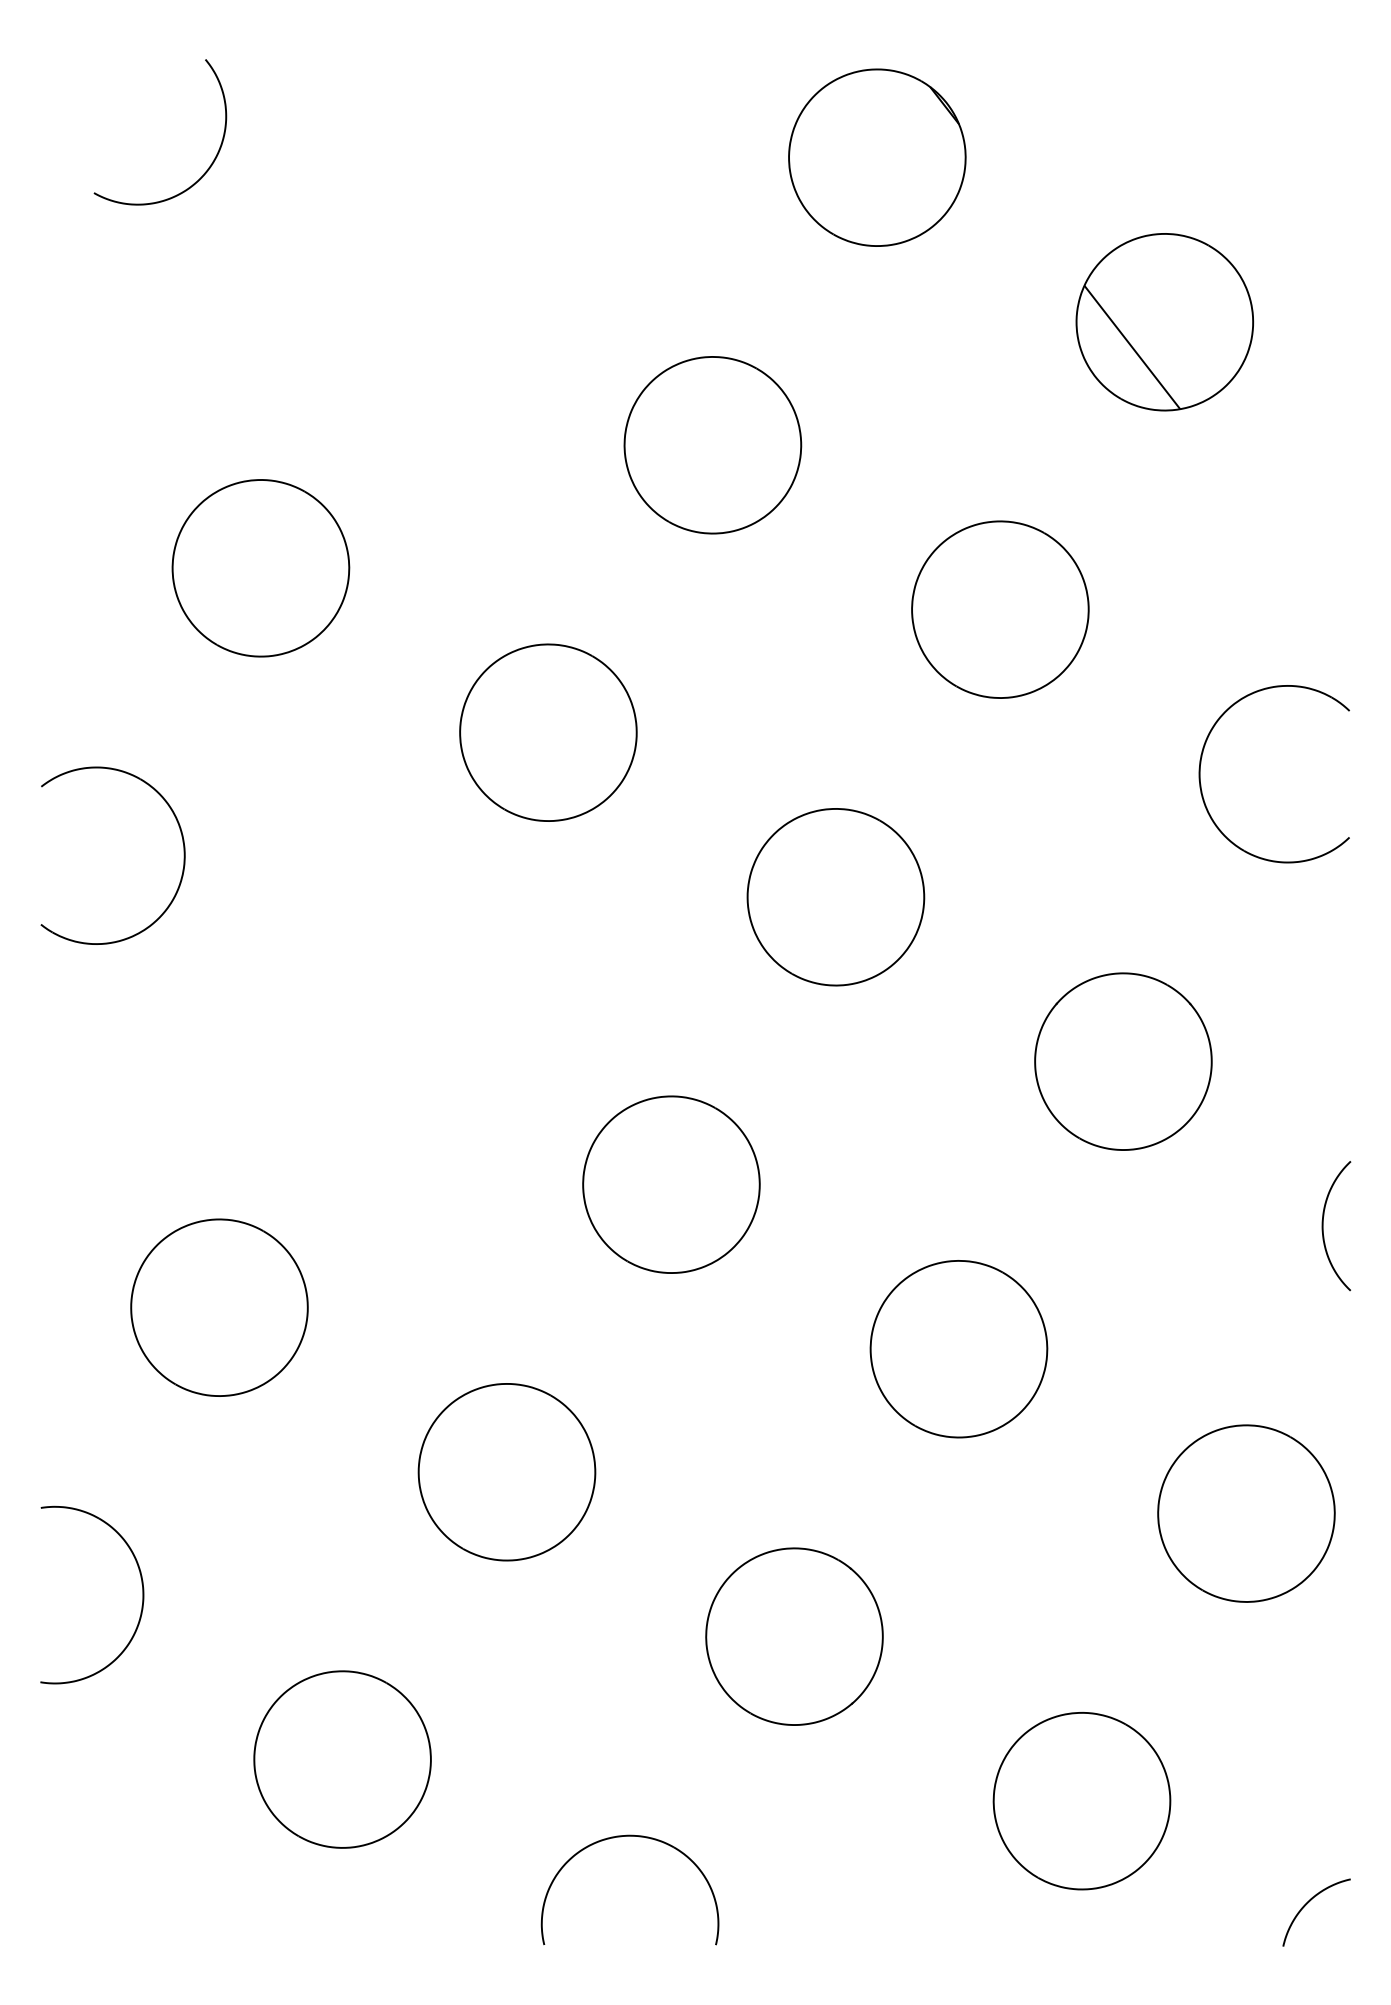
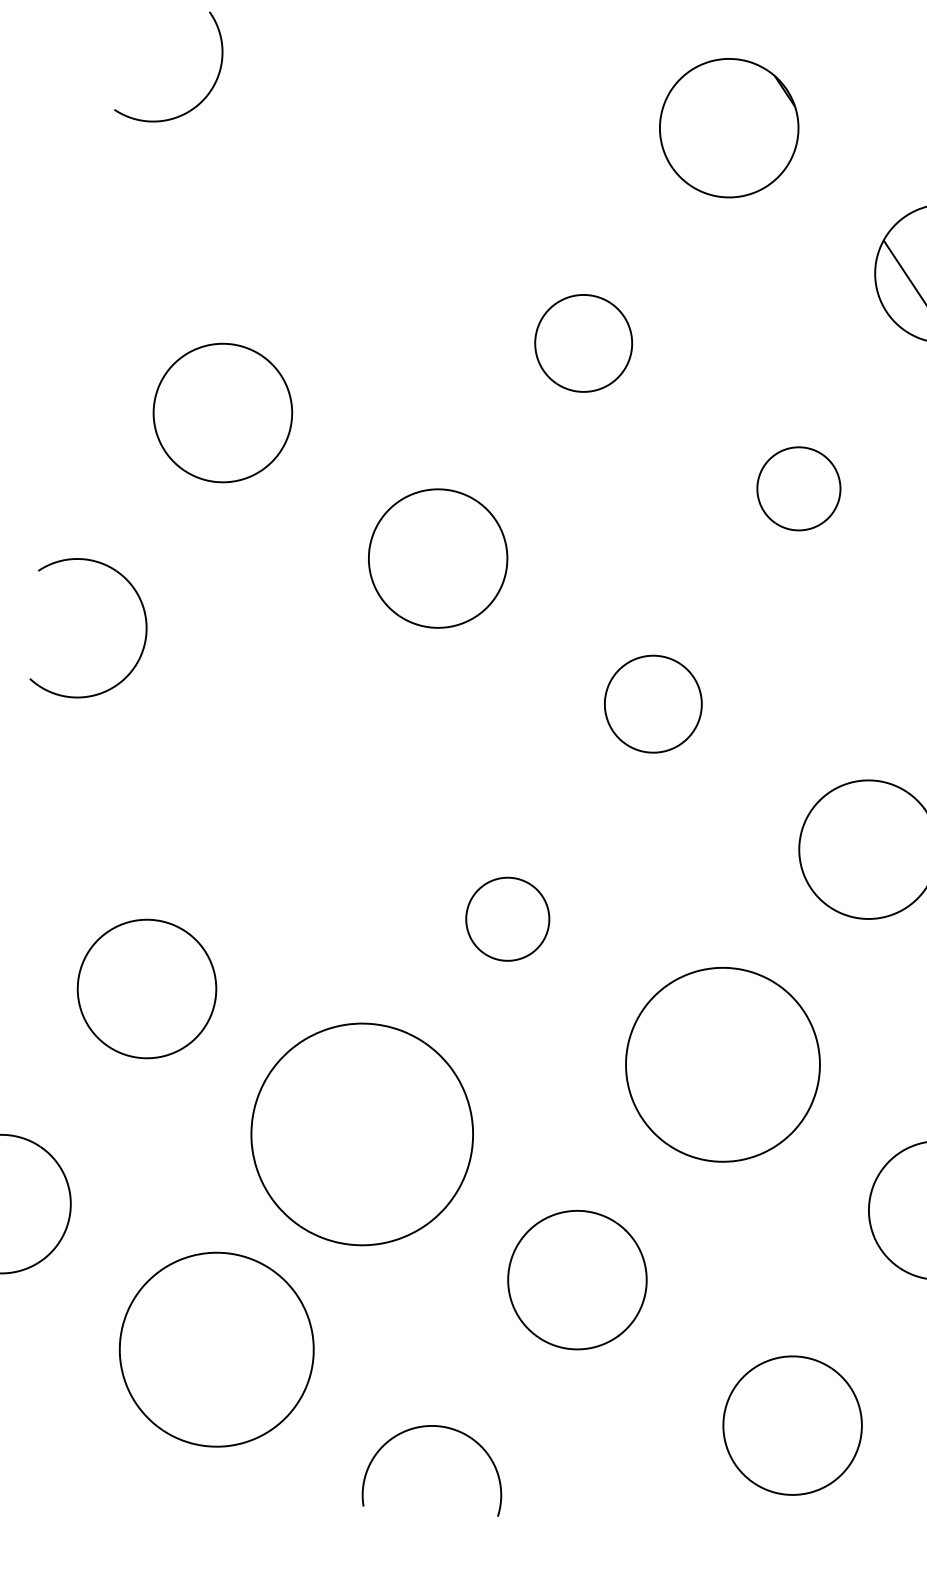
part: (712, 445) -> (583, 343), size x0.7
part: (1000, 609) -> (798, 488), size x0.6
part: (835, 897) -> (652, 704), size x0.7
part: (671, 1184) -> (507, 919), size x0.6
part: (958, 1349) -> (722, 1065), size x1.4
part: (506, 1472) -> (361, 1134), size x1.6
part: (342, 1759) -> (216, 1349), size x1.4

